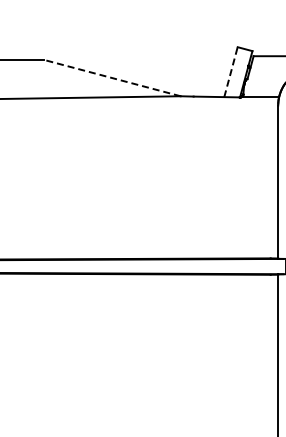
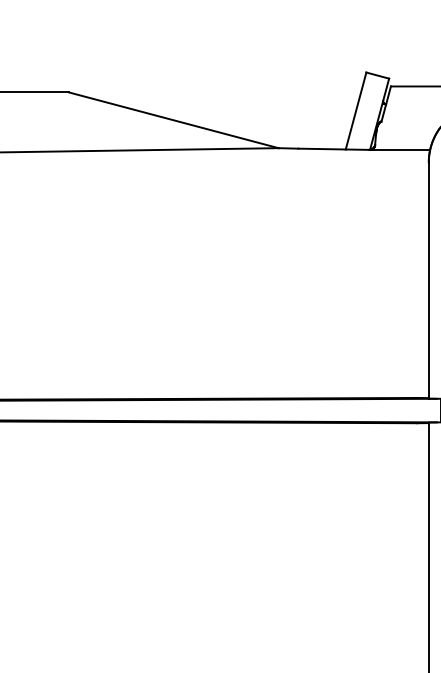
line: (230, 72) -> (355, 111), dashed -> solid
line: (112, 78) -> (173, 120), dashed -> solid

